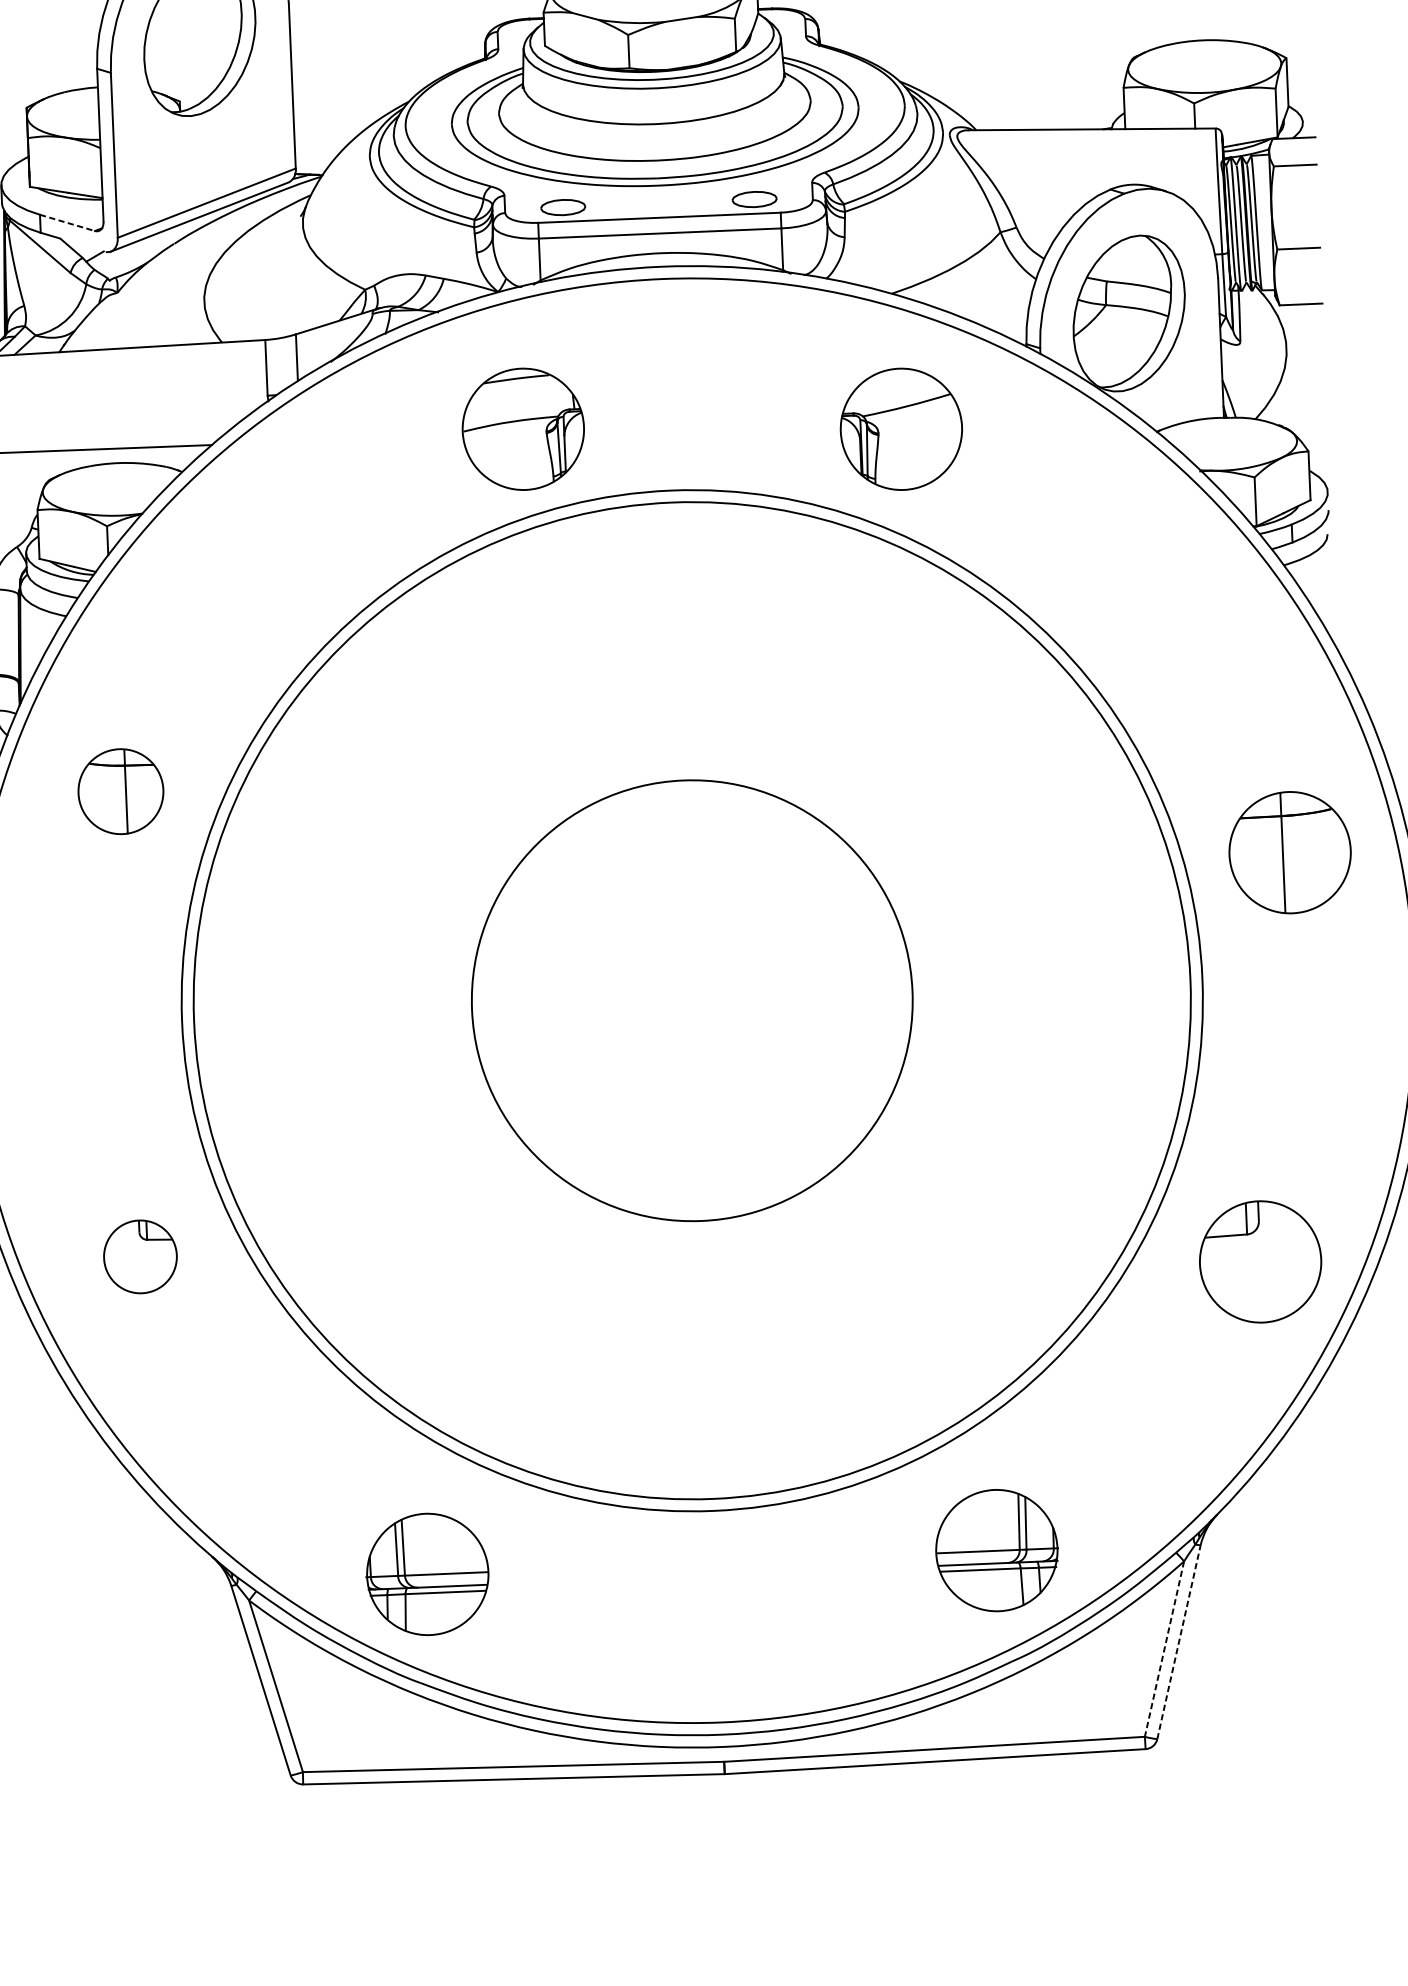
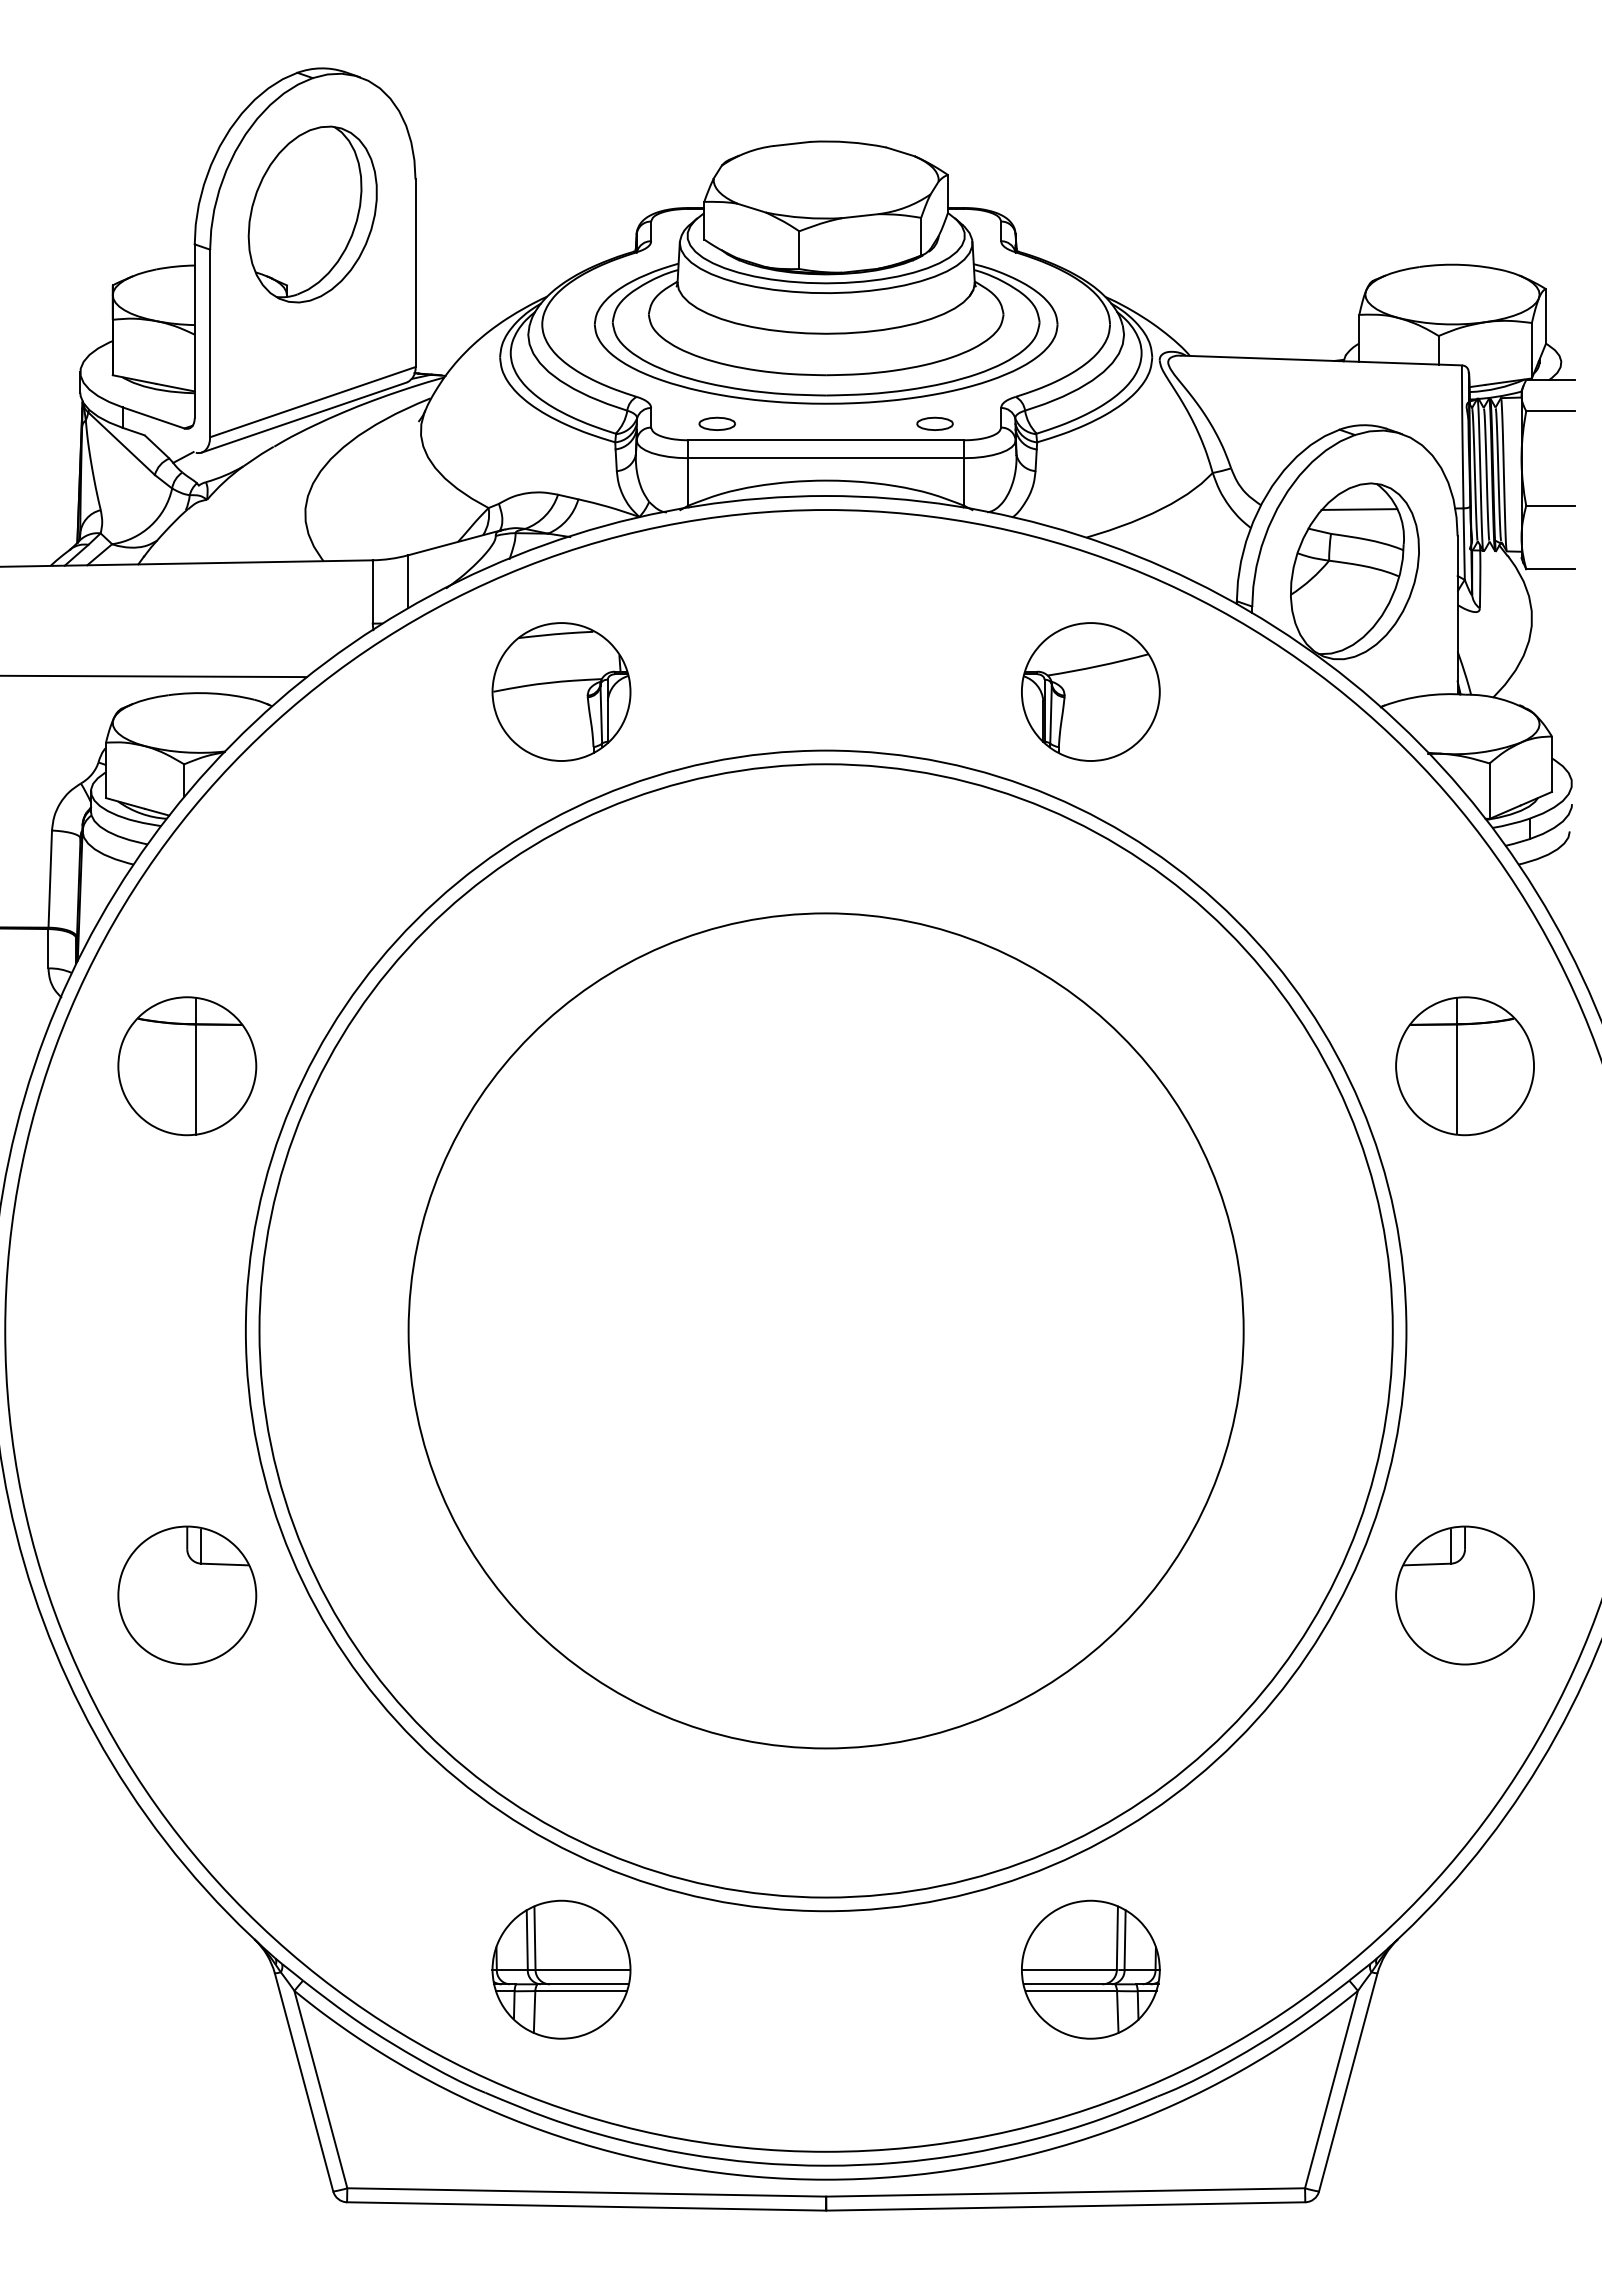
part: (754, 199) -> (934, 423), size x0.71
part: (562, 207) -> (716, 423), size x0.71
line: (67, 222) -> (153, 417), dashed -> solid
line: (1130, 258) -> (1359, 509), added
part: (523, 428) -> (561, 691), moved
part: (121, 791) -> (187, 1066), size x1.43
part: (1289, 852) -> (1464, 1066), moved
circle: (691, 1000) -> (825, 1330), size x1.67
part: (140, 1256) -> (187, 1595), size x1.67
part: (1260, 1261) -> (1464, 1595), moved
part: (996, 1550) -> (1090, 1969), moved
part: (427, 1574) -> (561, 1969), moved
line: (1179, 1642) -> (1348, 2082), dashed -> solid
line: (1164, 1649) -> (1331, 2090), dashed -> solid

